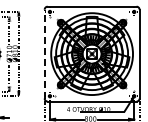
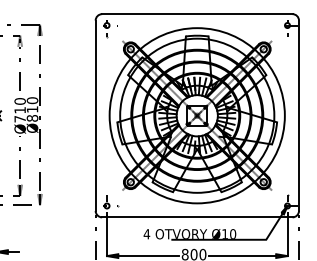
line: (44, 53) -> (95, 114), dashed -> solid

